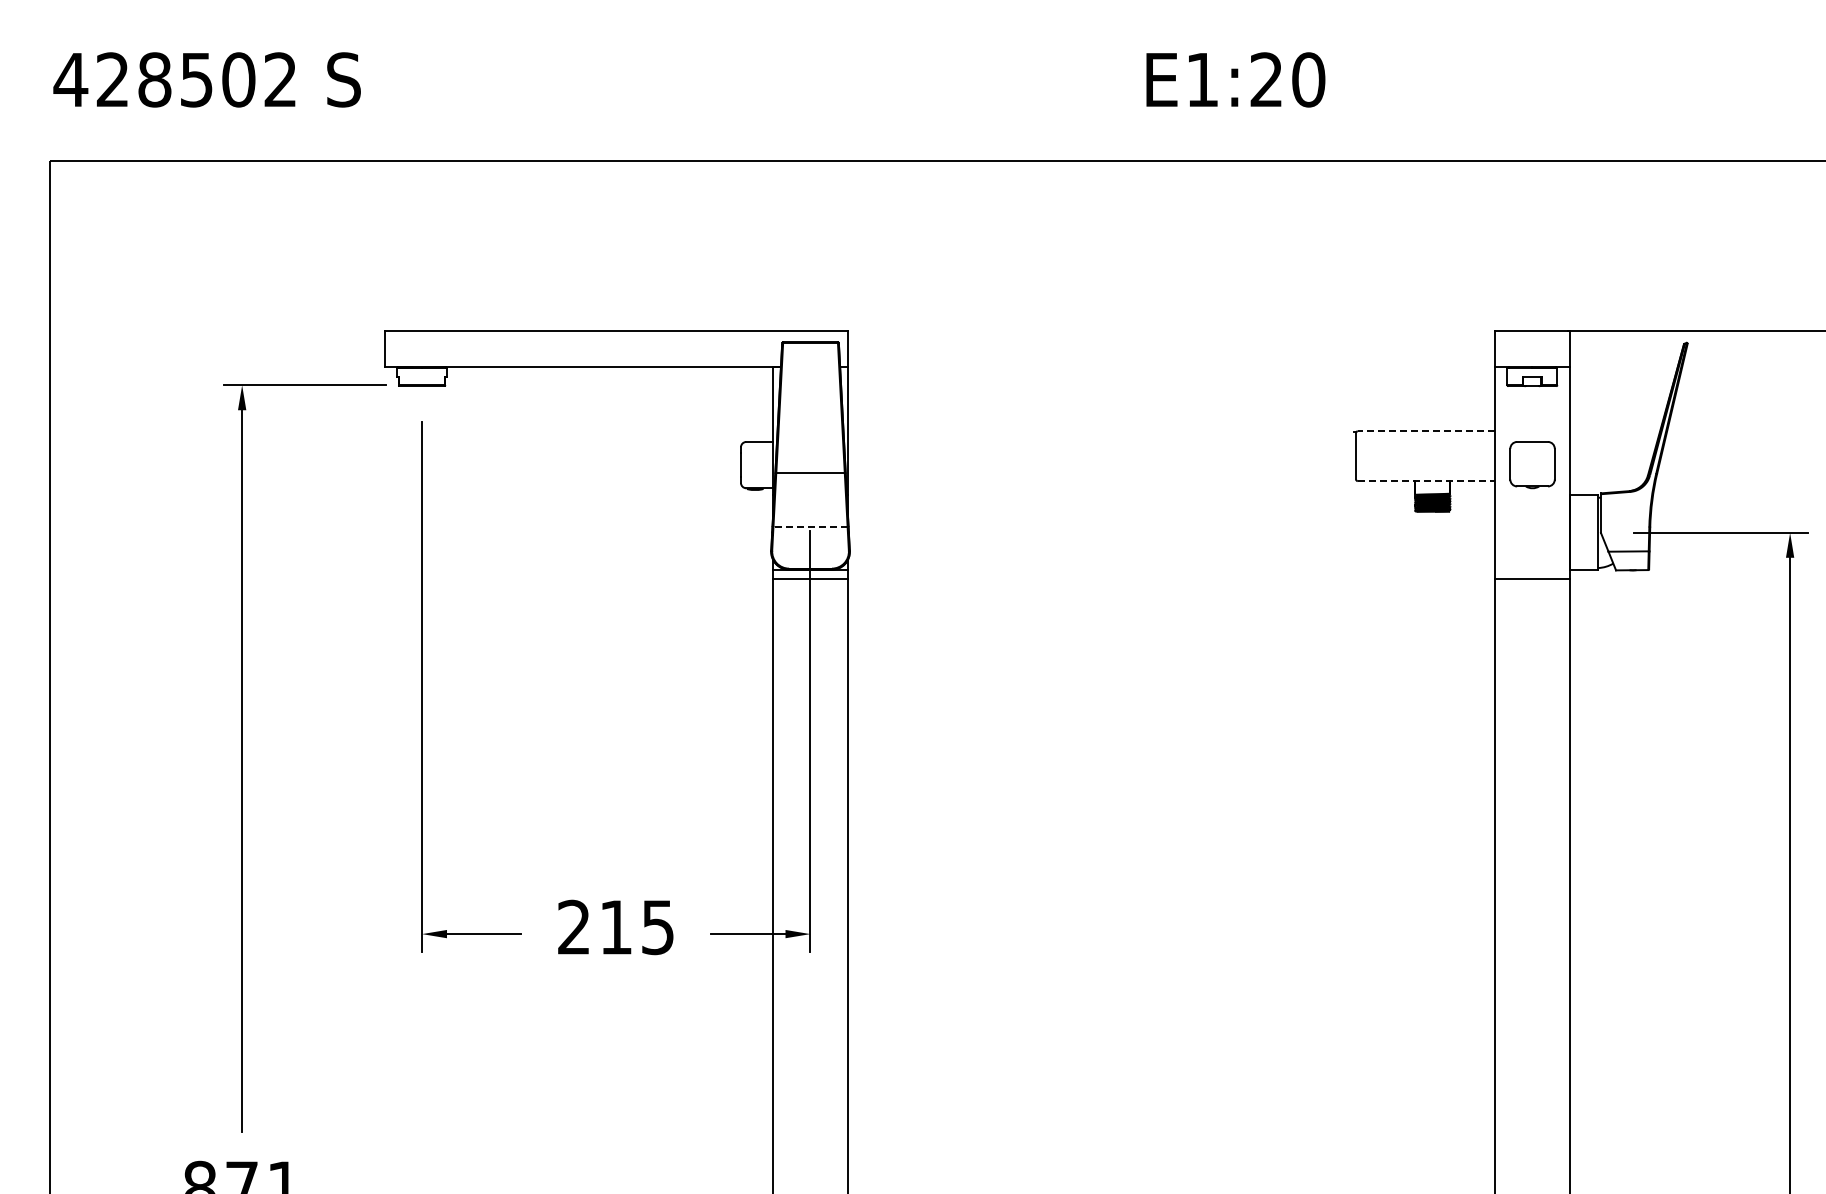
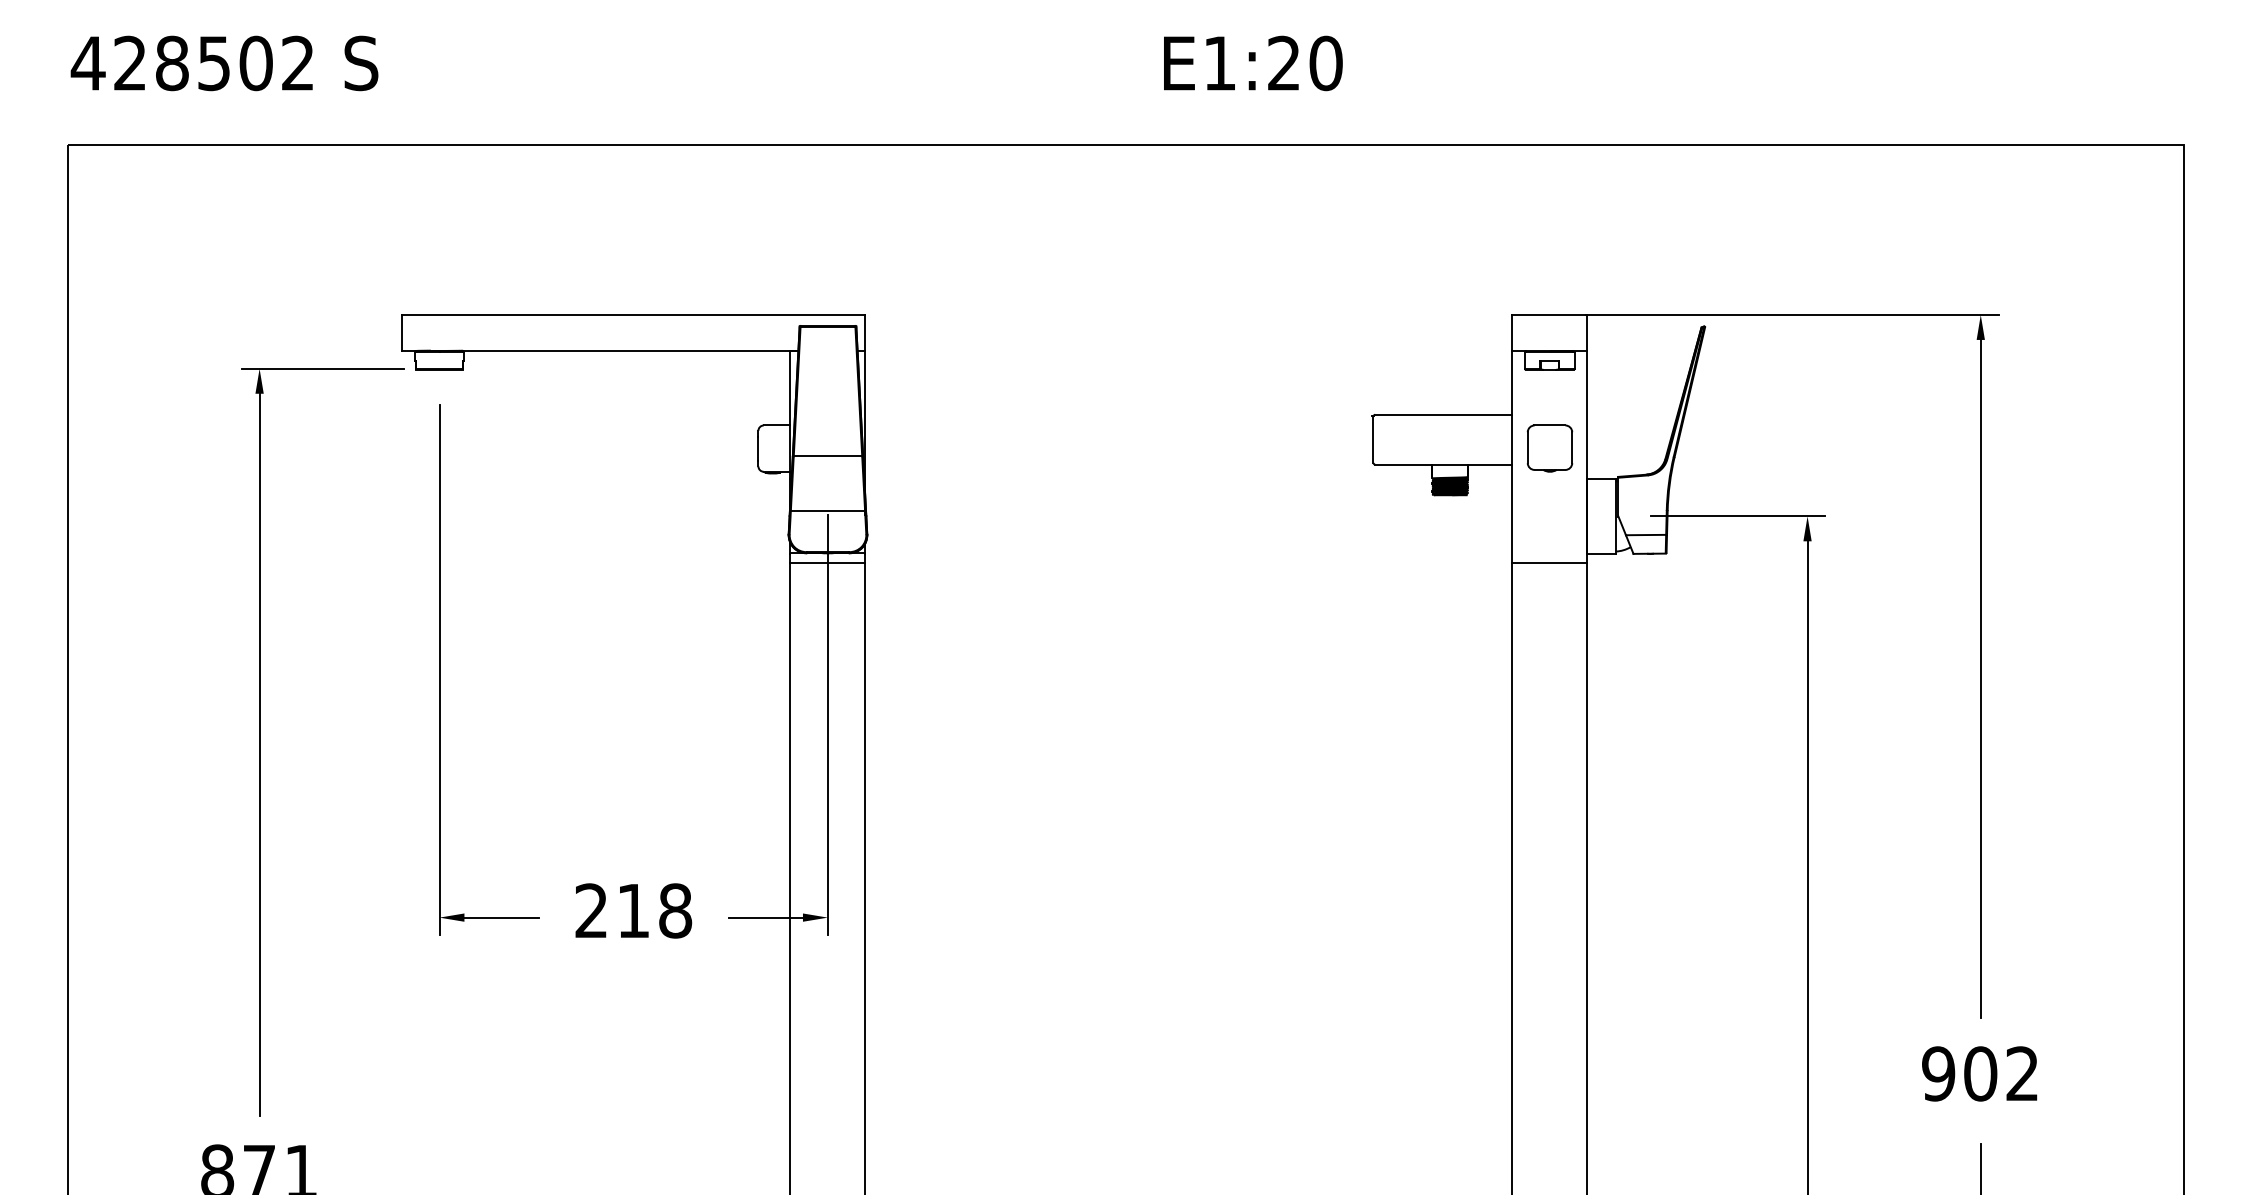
line: (1426, 430) -> (1443, 414), dashed -> solid
line: (1426, 480) -> (1443, 464), dashed -> solid
line: (810, 526) -> (827, 510), dashed -> solid
text: (658, 926) -> (675, 910), 215 -> 218

